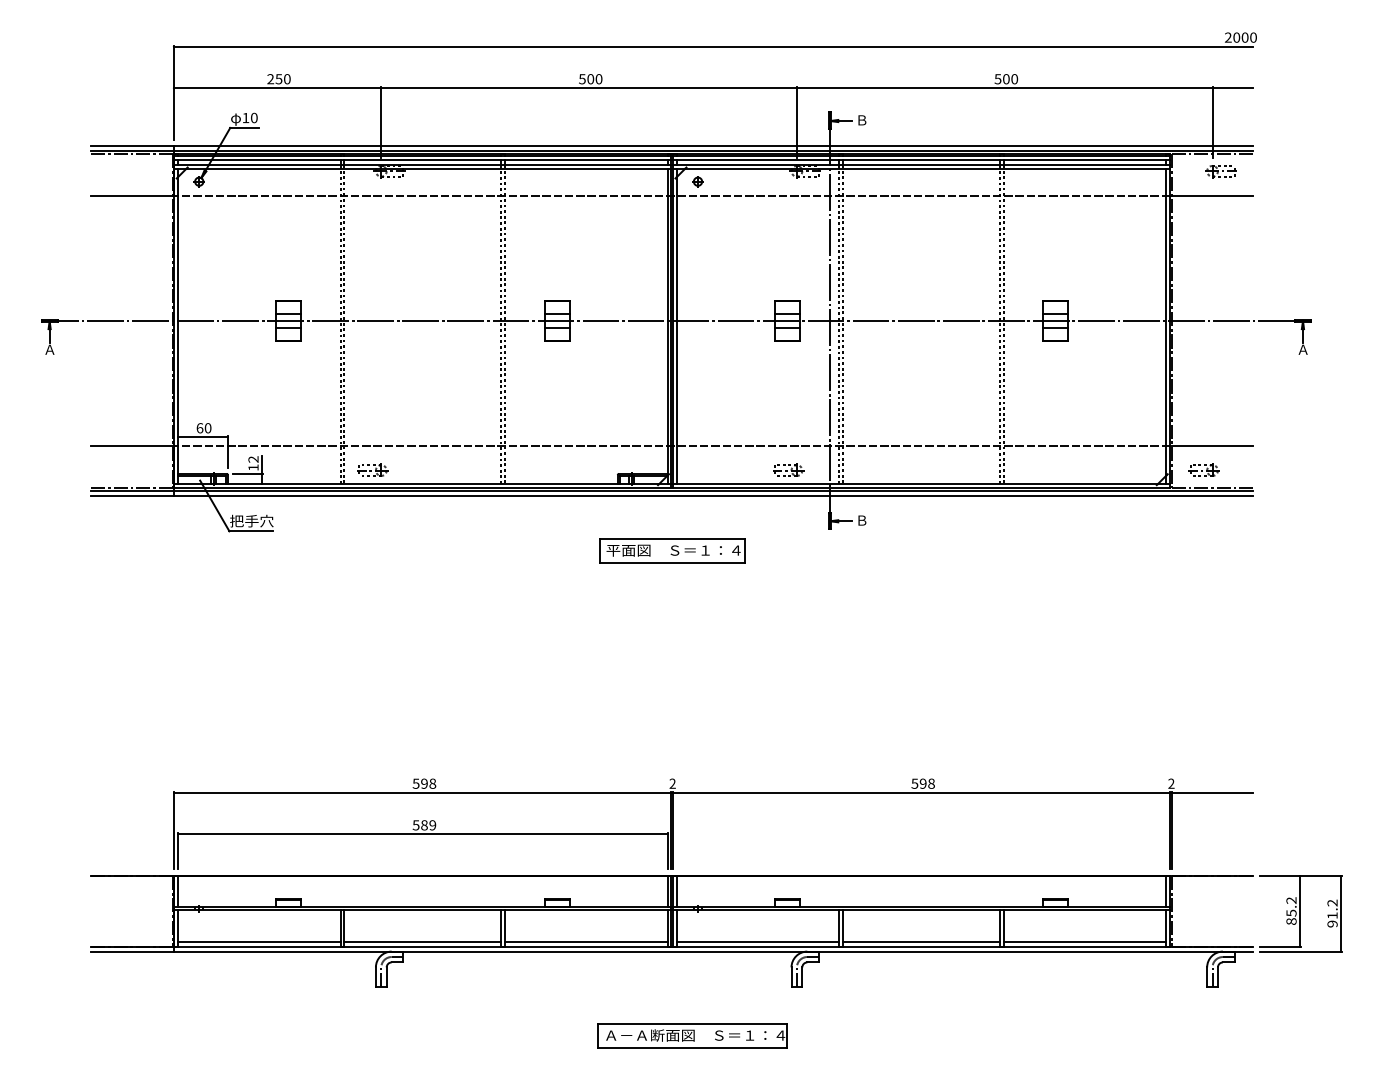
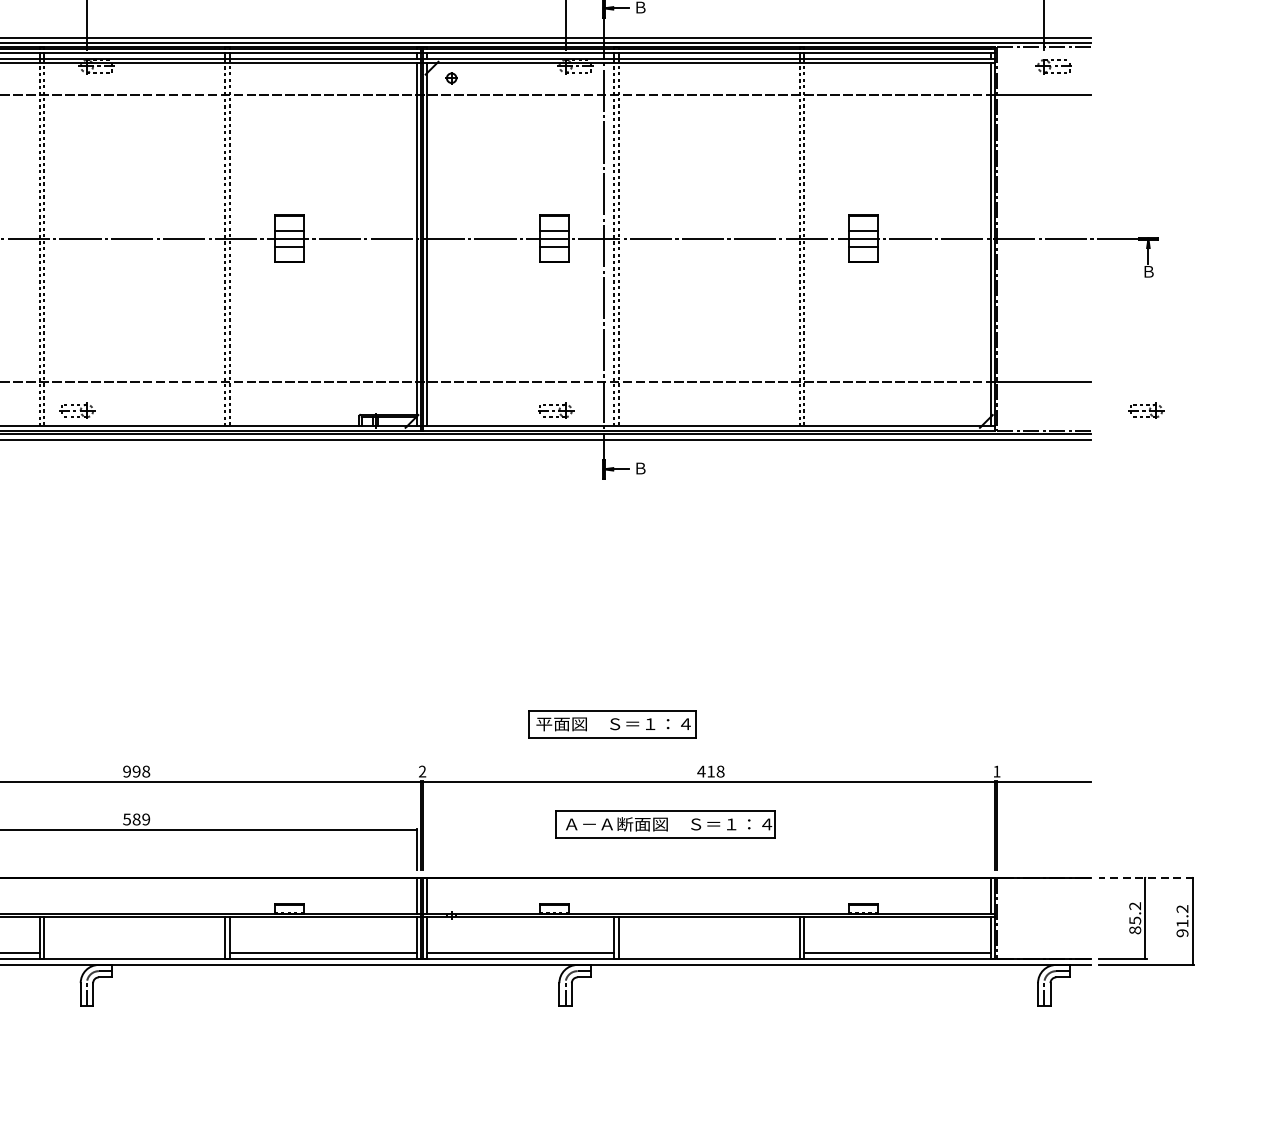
text: (1302, 349) -> (1147, 271), Ａ -> Ｂ
part: (1203, 469) -> (1145, 409), moved
part: (672, 550) -> (612, 724), moved
text: (415, 783) -> (126, 771), 598 -> 998
text: (918, 783) -> (705, 771), 598 -> 418
text: (1171, 783) -> (996, 771), 2 -> 1
line: (1300, 875) -> (1145, 877), solid -> dashed
line: (422, 941) -> (134, 953), removed
line: (921, 941) -> (709, 953), removed
part: (692, 1035) -> (665, 824), moved

